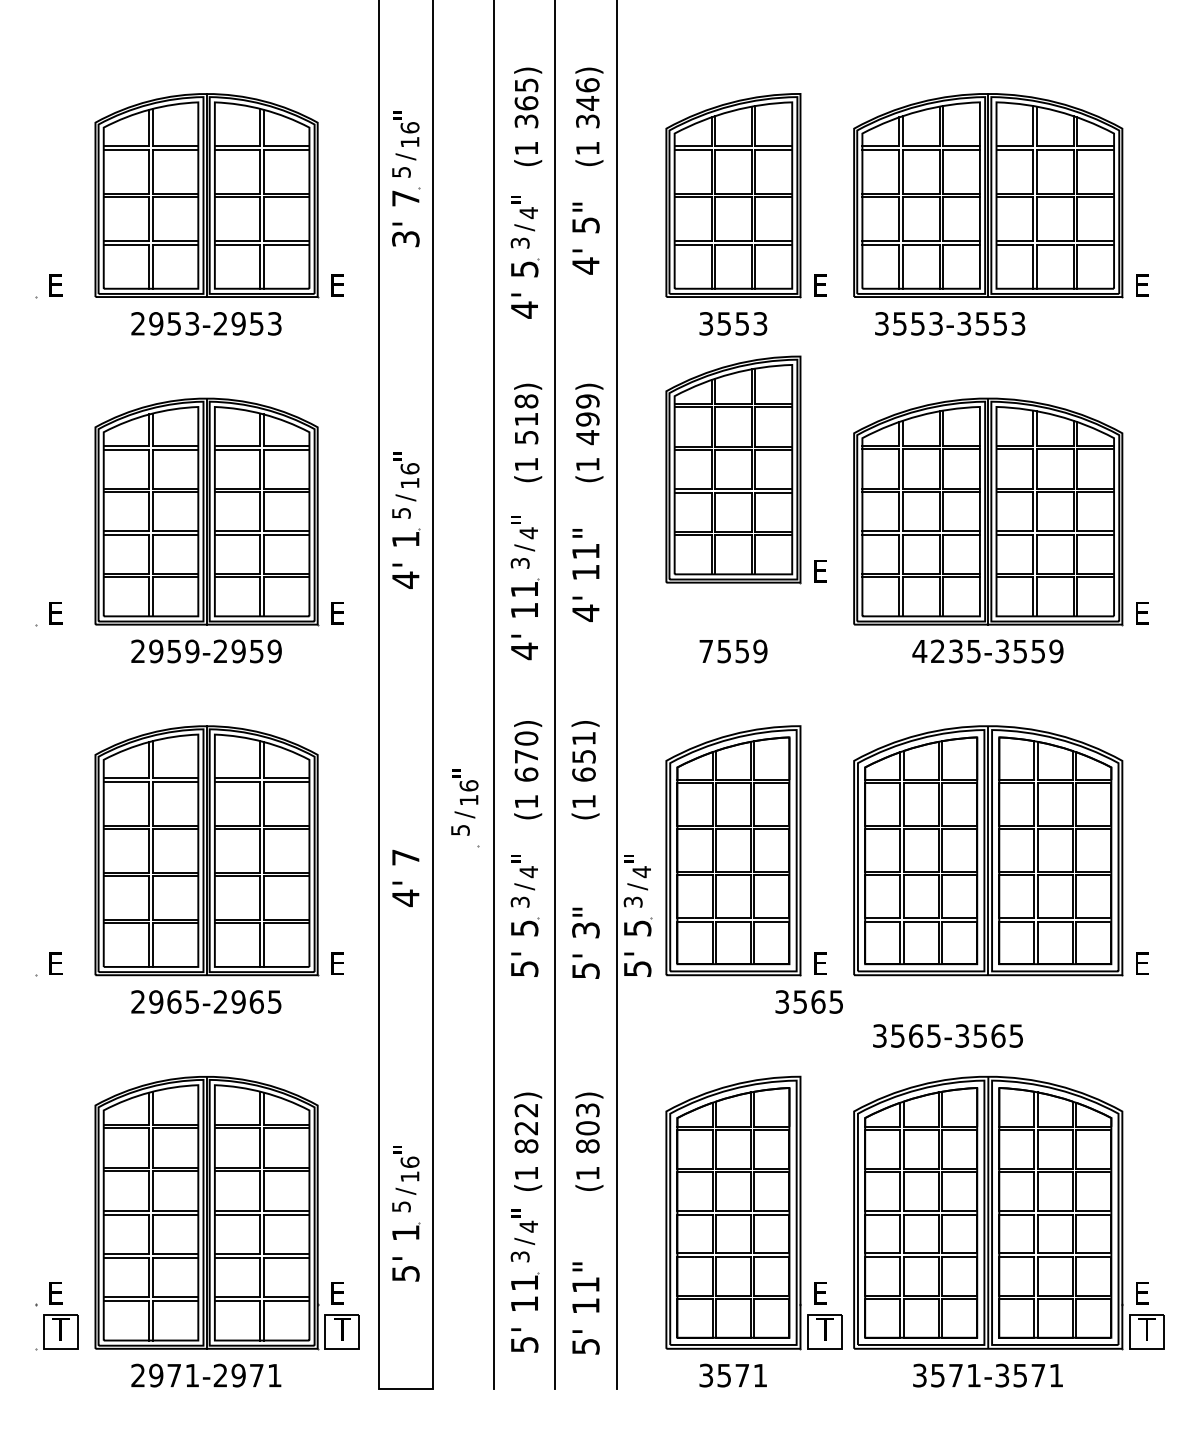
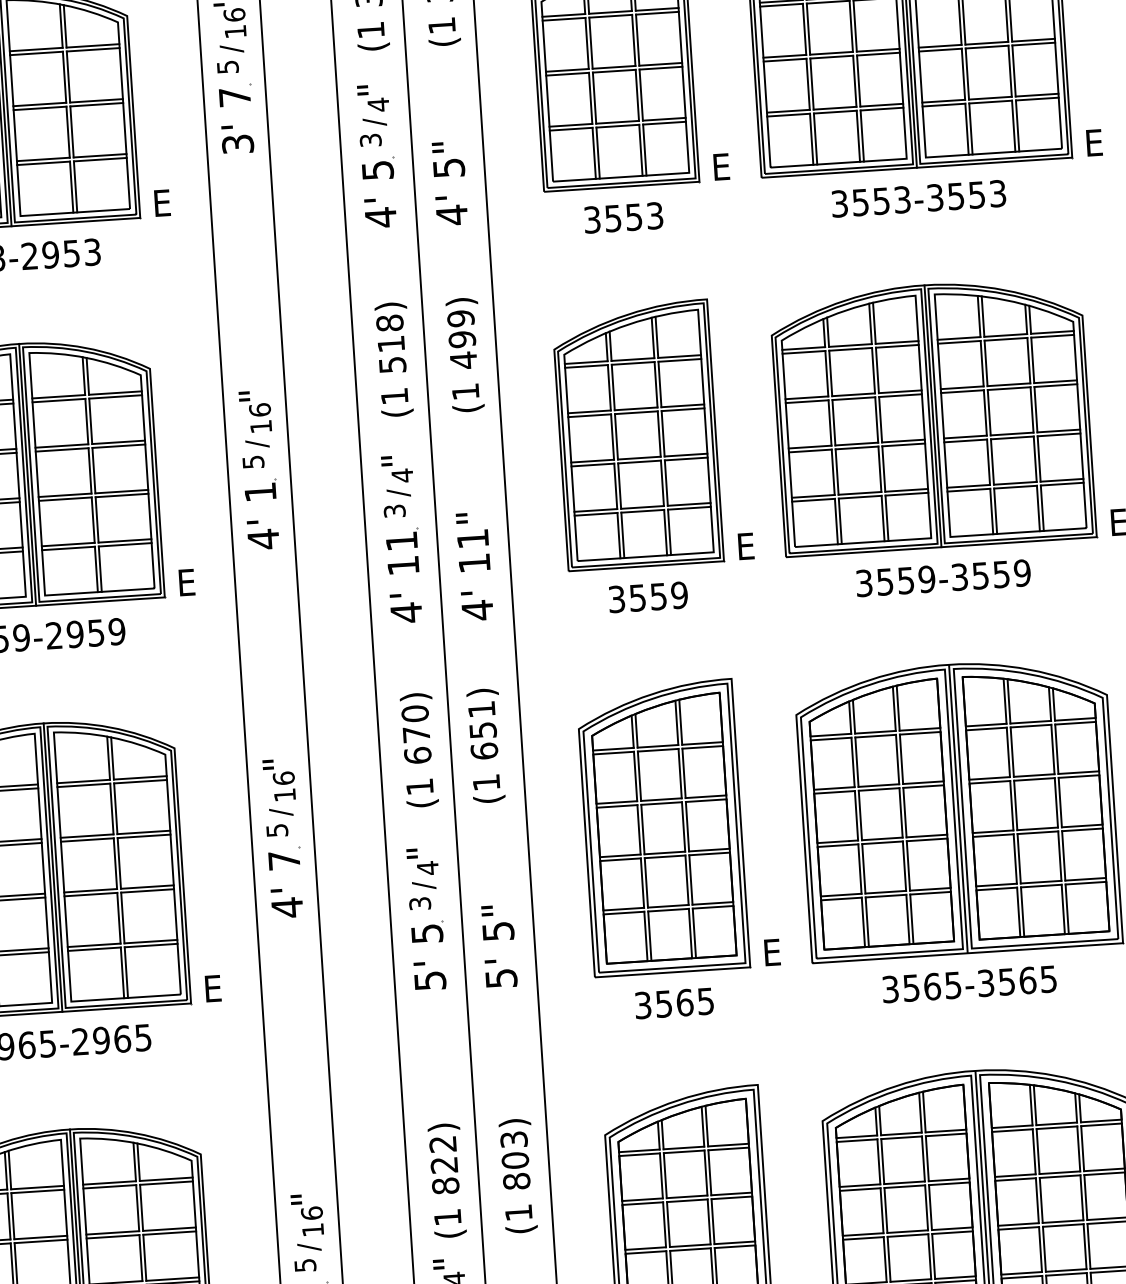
text: (585, 238) -> (449, 183), moved
text: (950, 323) -> (919, 198), moved
part: (745, 469) -> (651, 434), moved
text: (585, 575) -> (474, 566), moved
text: (706, 651) -> (617, 599), 7559 -> 3559
text: (946, 651) -> (895, 581), 4235-3559 -> 3559-3559
part: (465, 808) -> (281, 804), moved
part: (638, 921) -> (558, 917), removed
text: (585, 929) -> (497, 930), 3" -> 5"
text: (808, 1001) -> (673, 1002), moved
text: (947, 1035) -> (968, 983), moved

